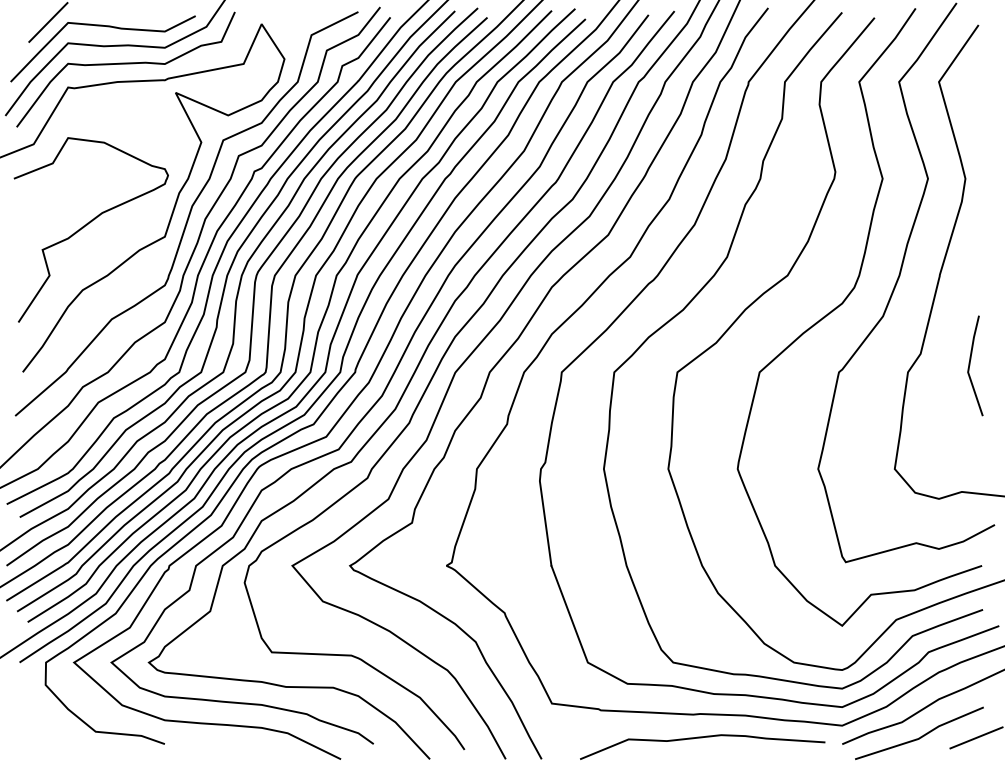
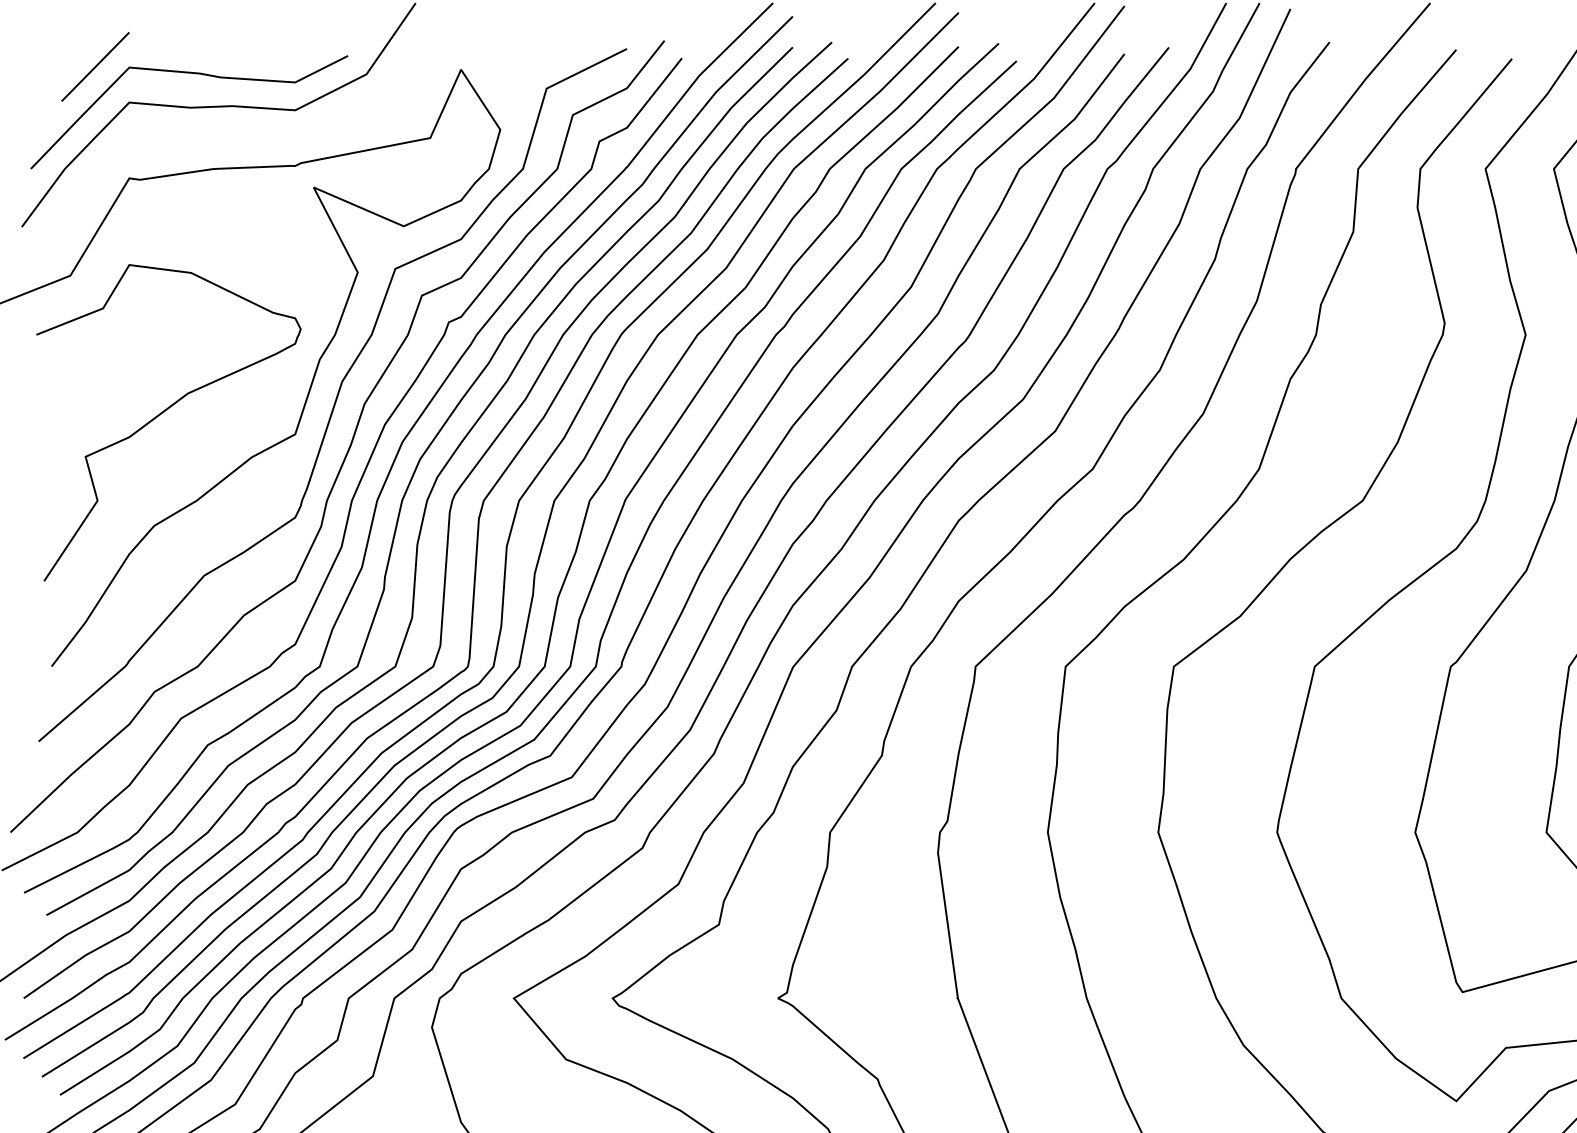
curve: (125, 64) -> (227, 138), removed

